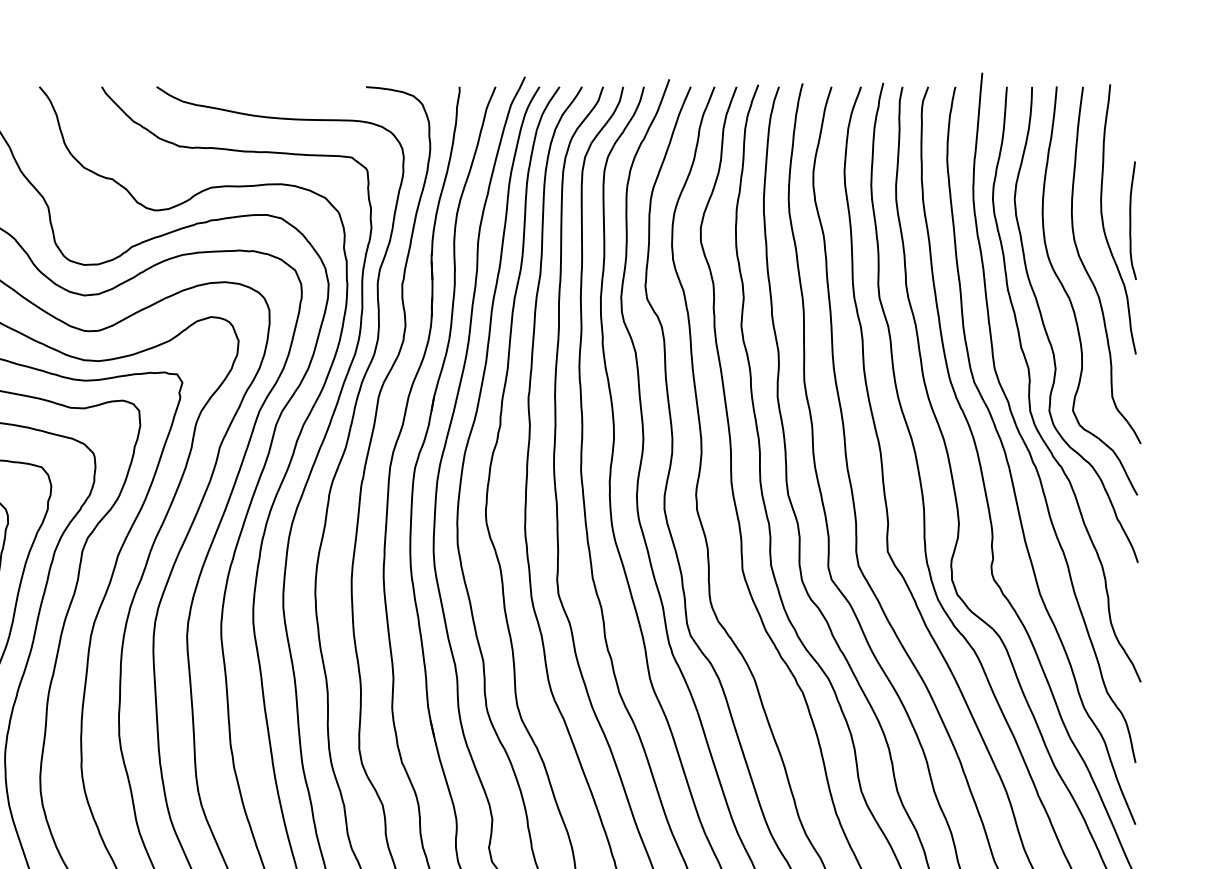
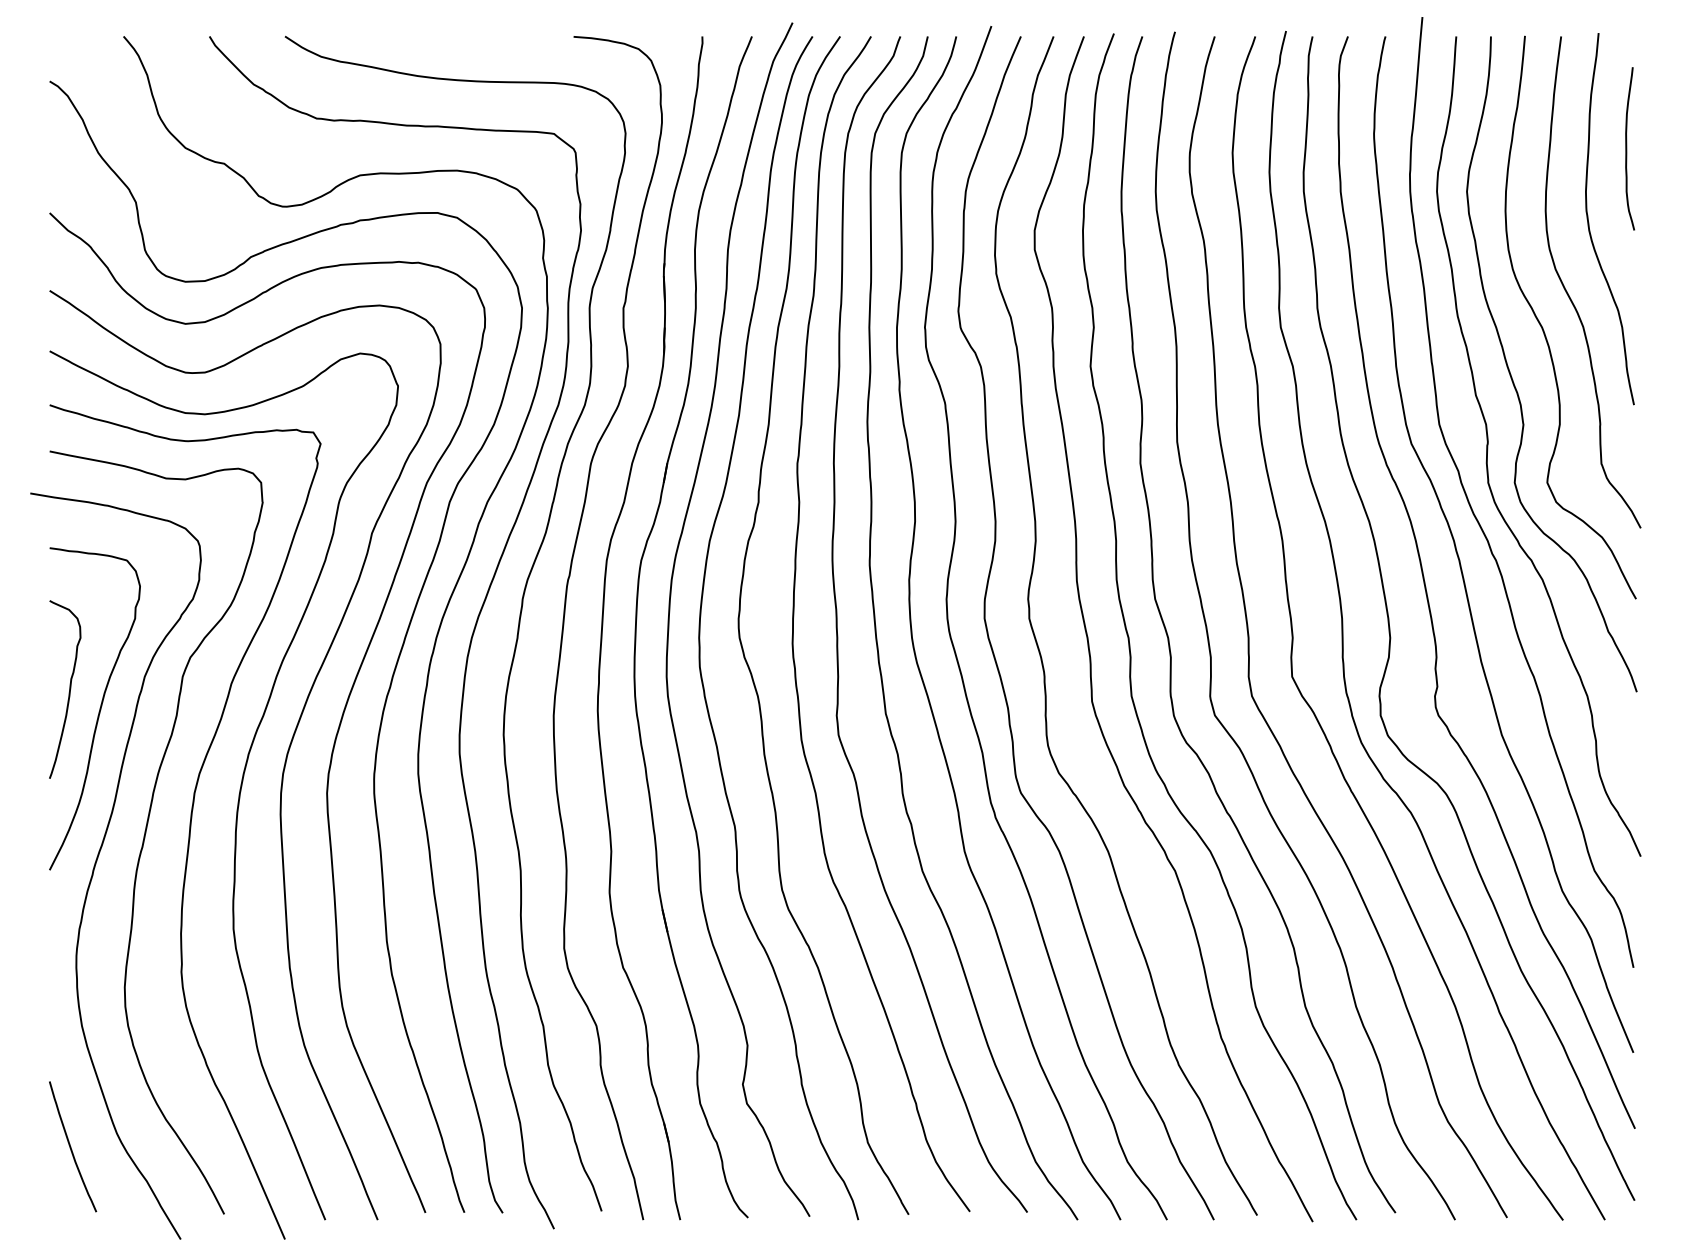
curve: (1131, 220) -> (1627, 148), moved

